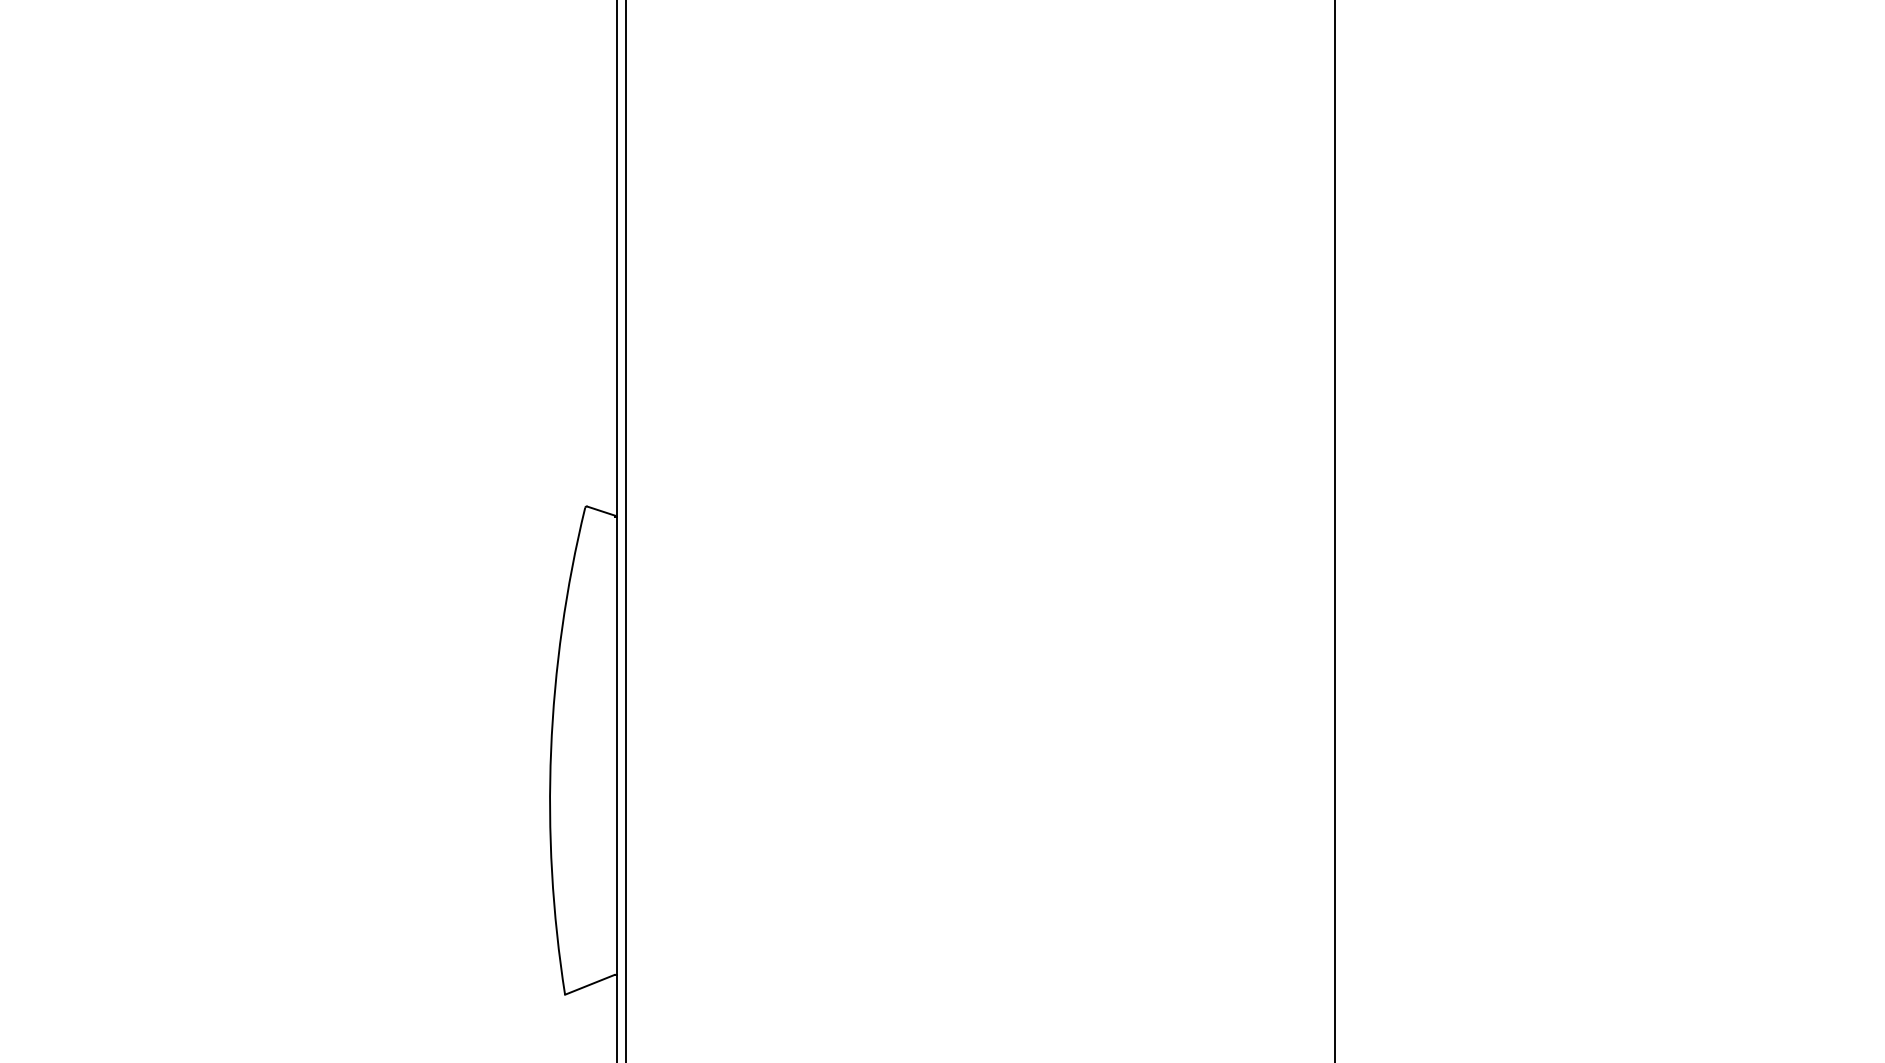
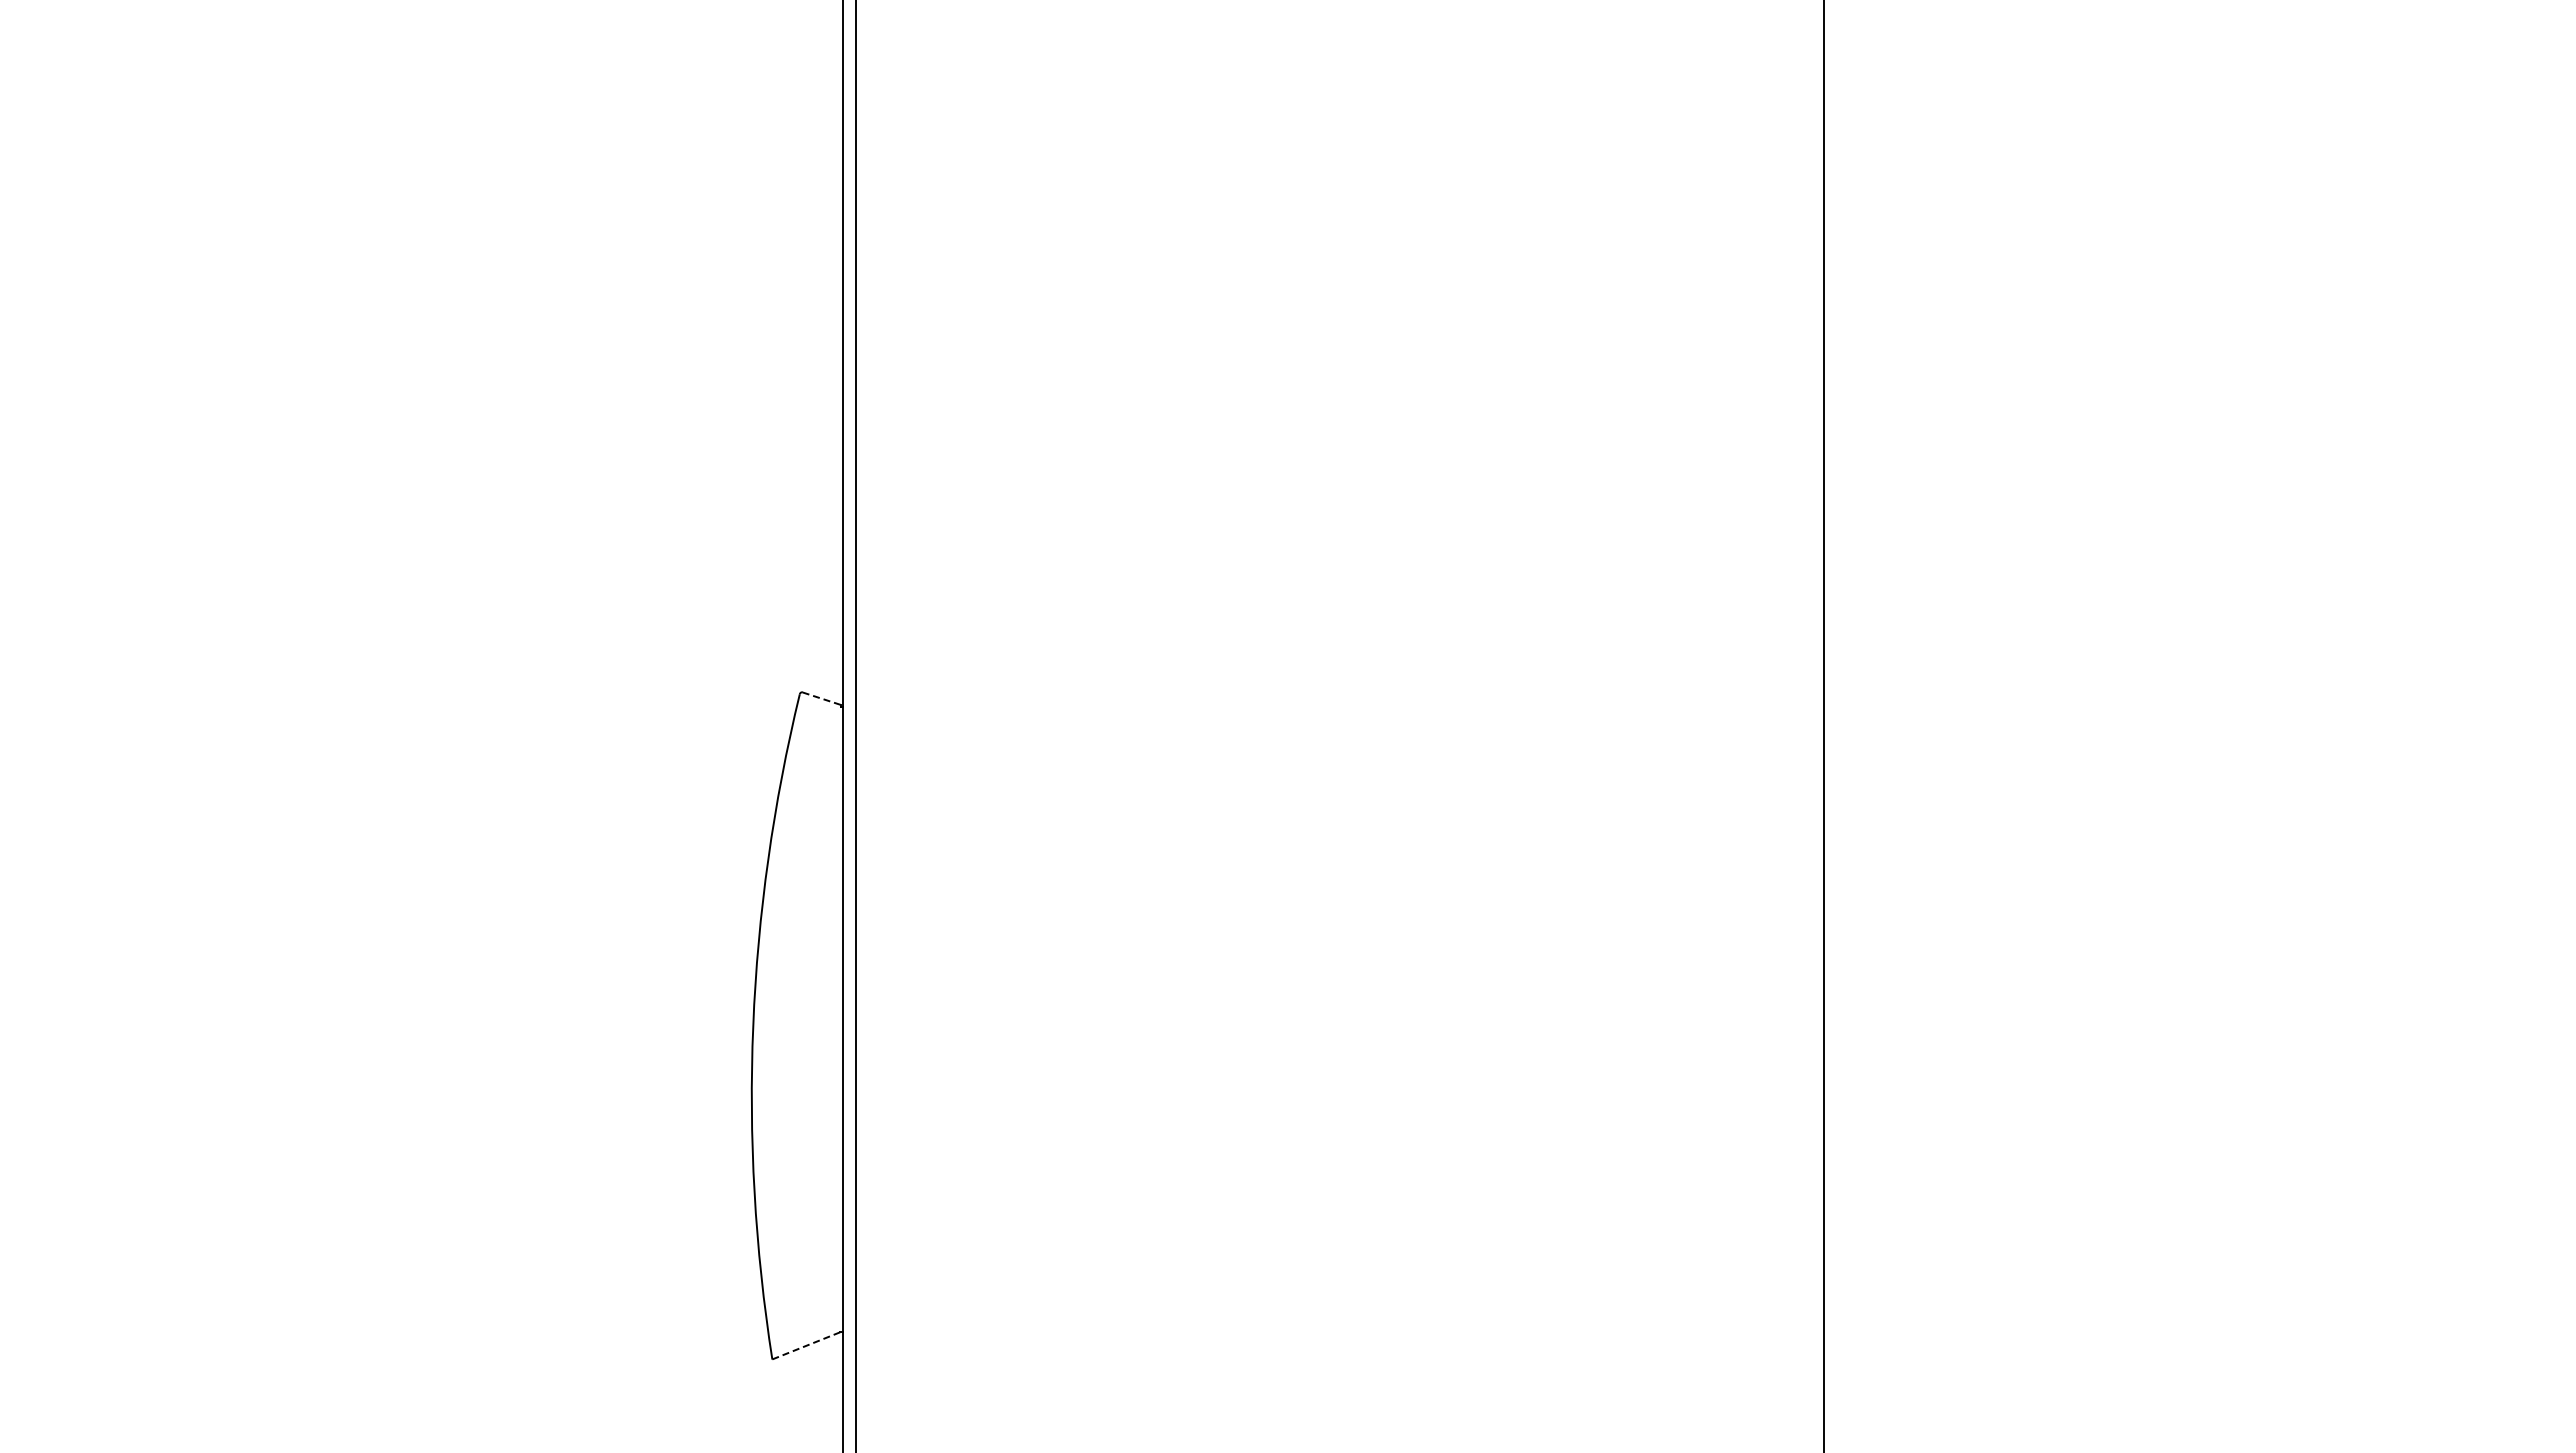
line: (601, 511) -> (821, 698), solid -> dashed
line: (590, 984) -> (806, 1345), solid -> dashed

